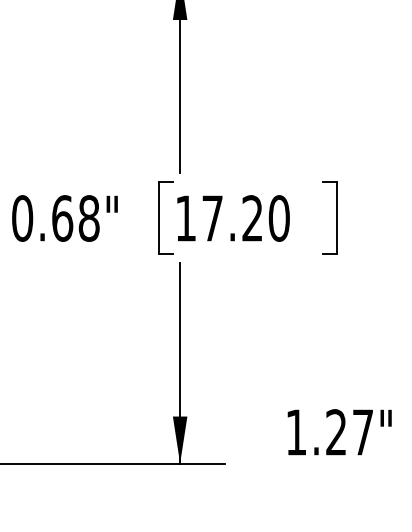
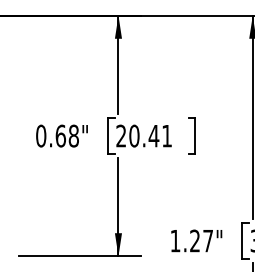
text: (233, 217) -> (144, 135), 17.20 -> 20.41

